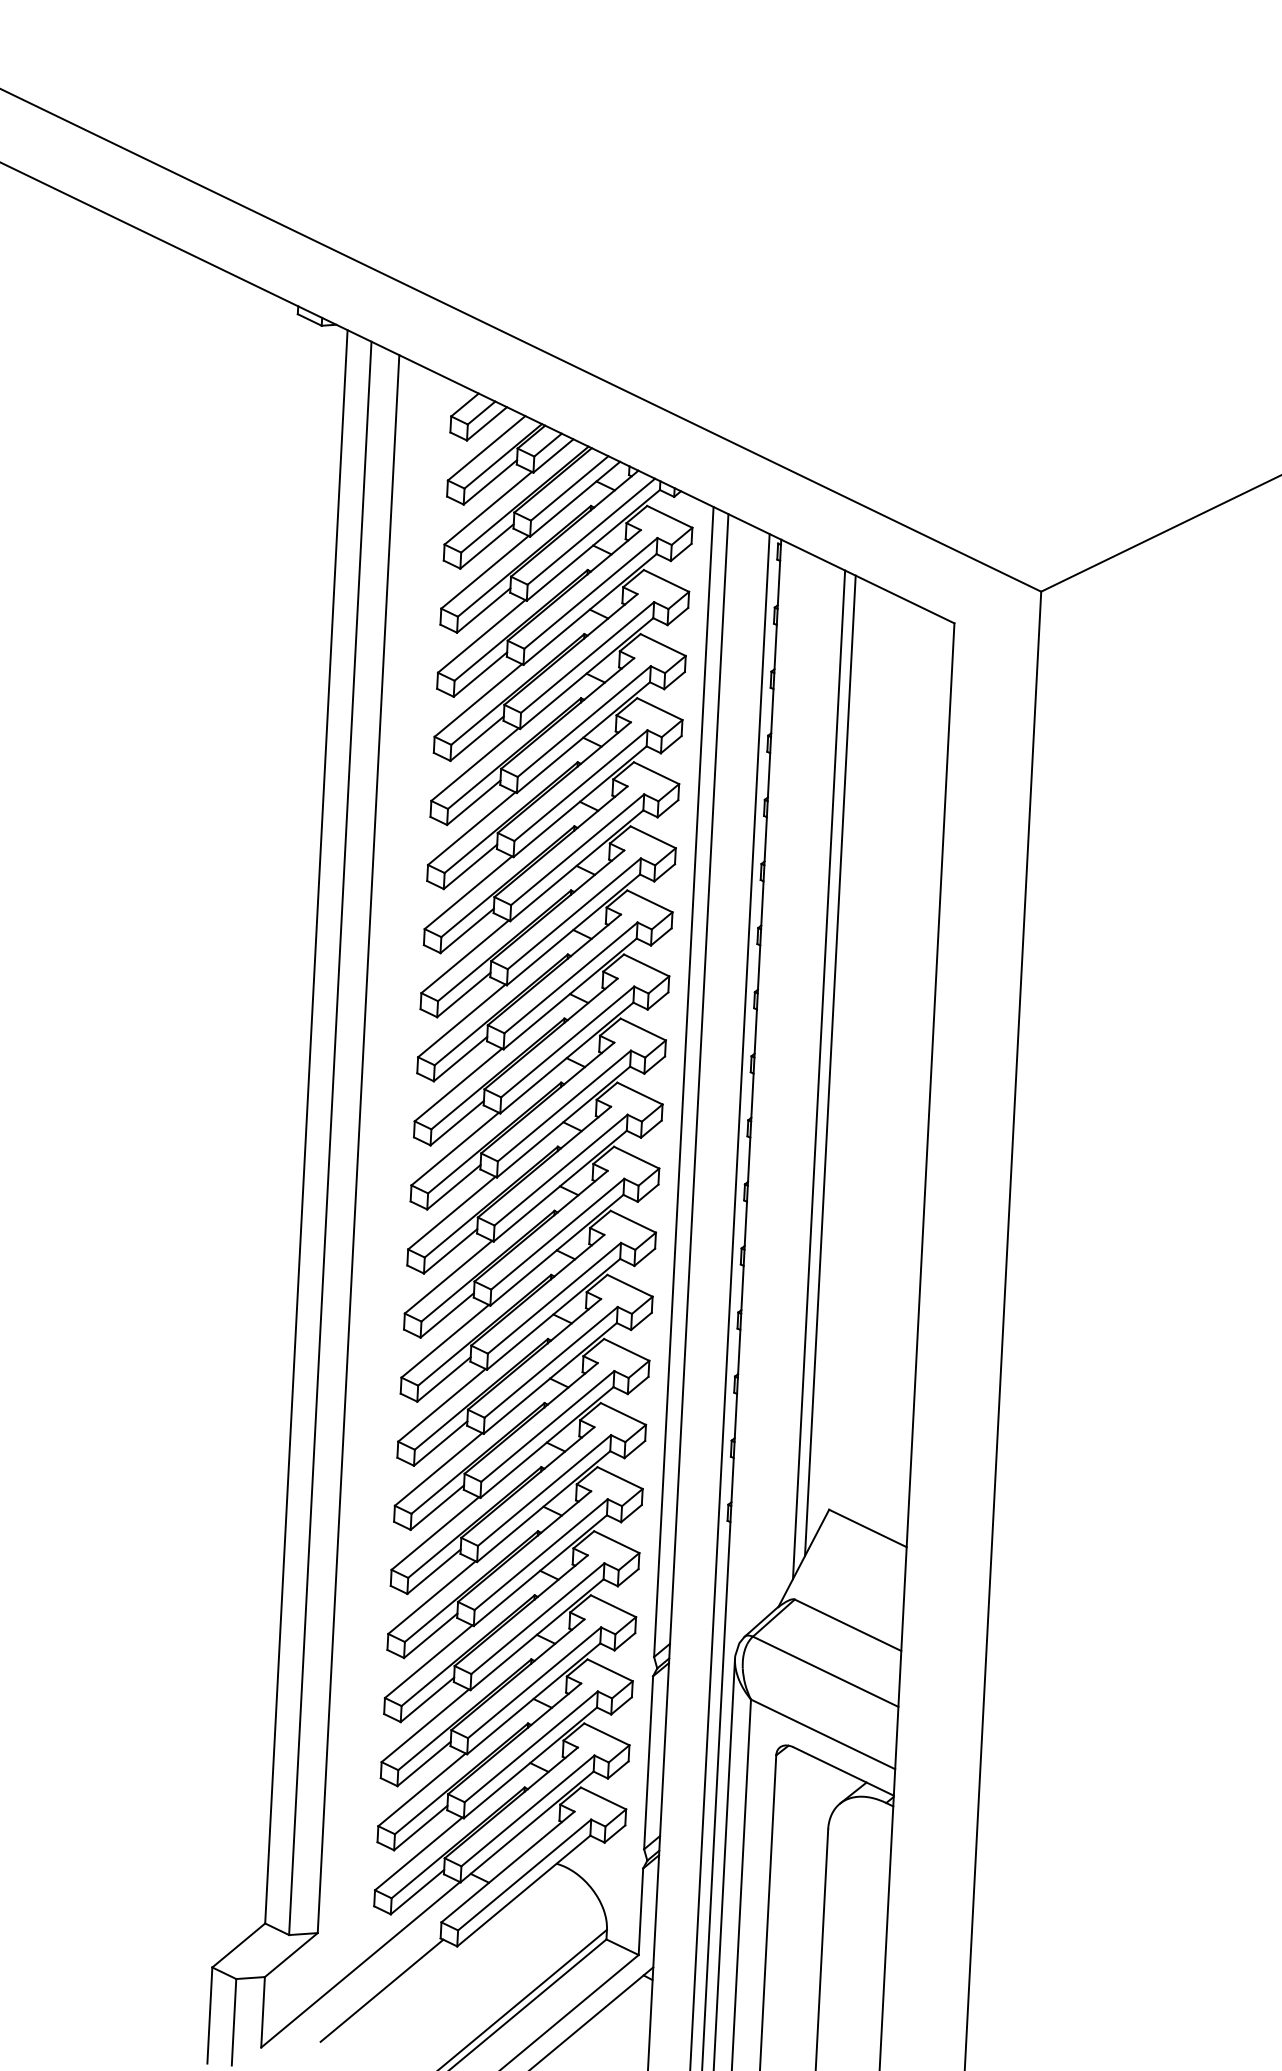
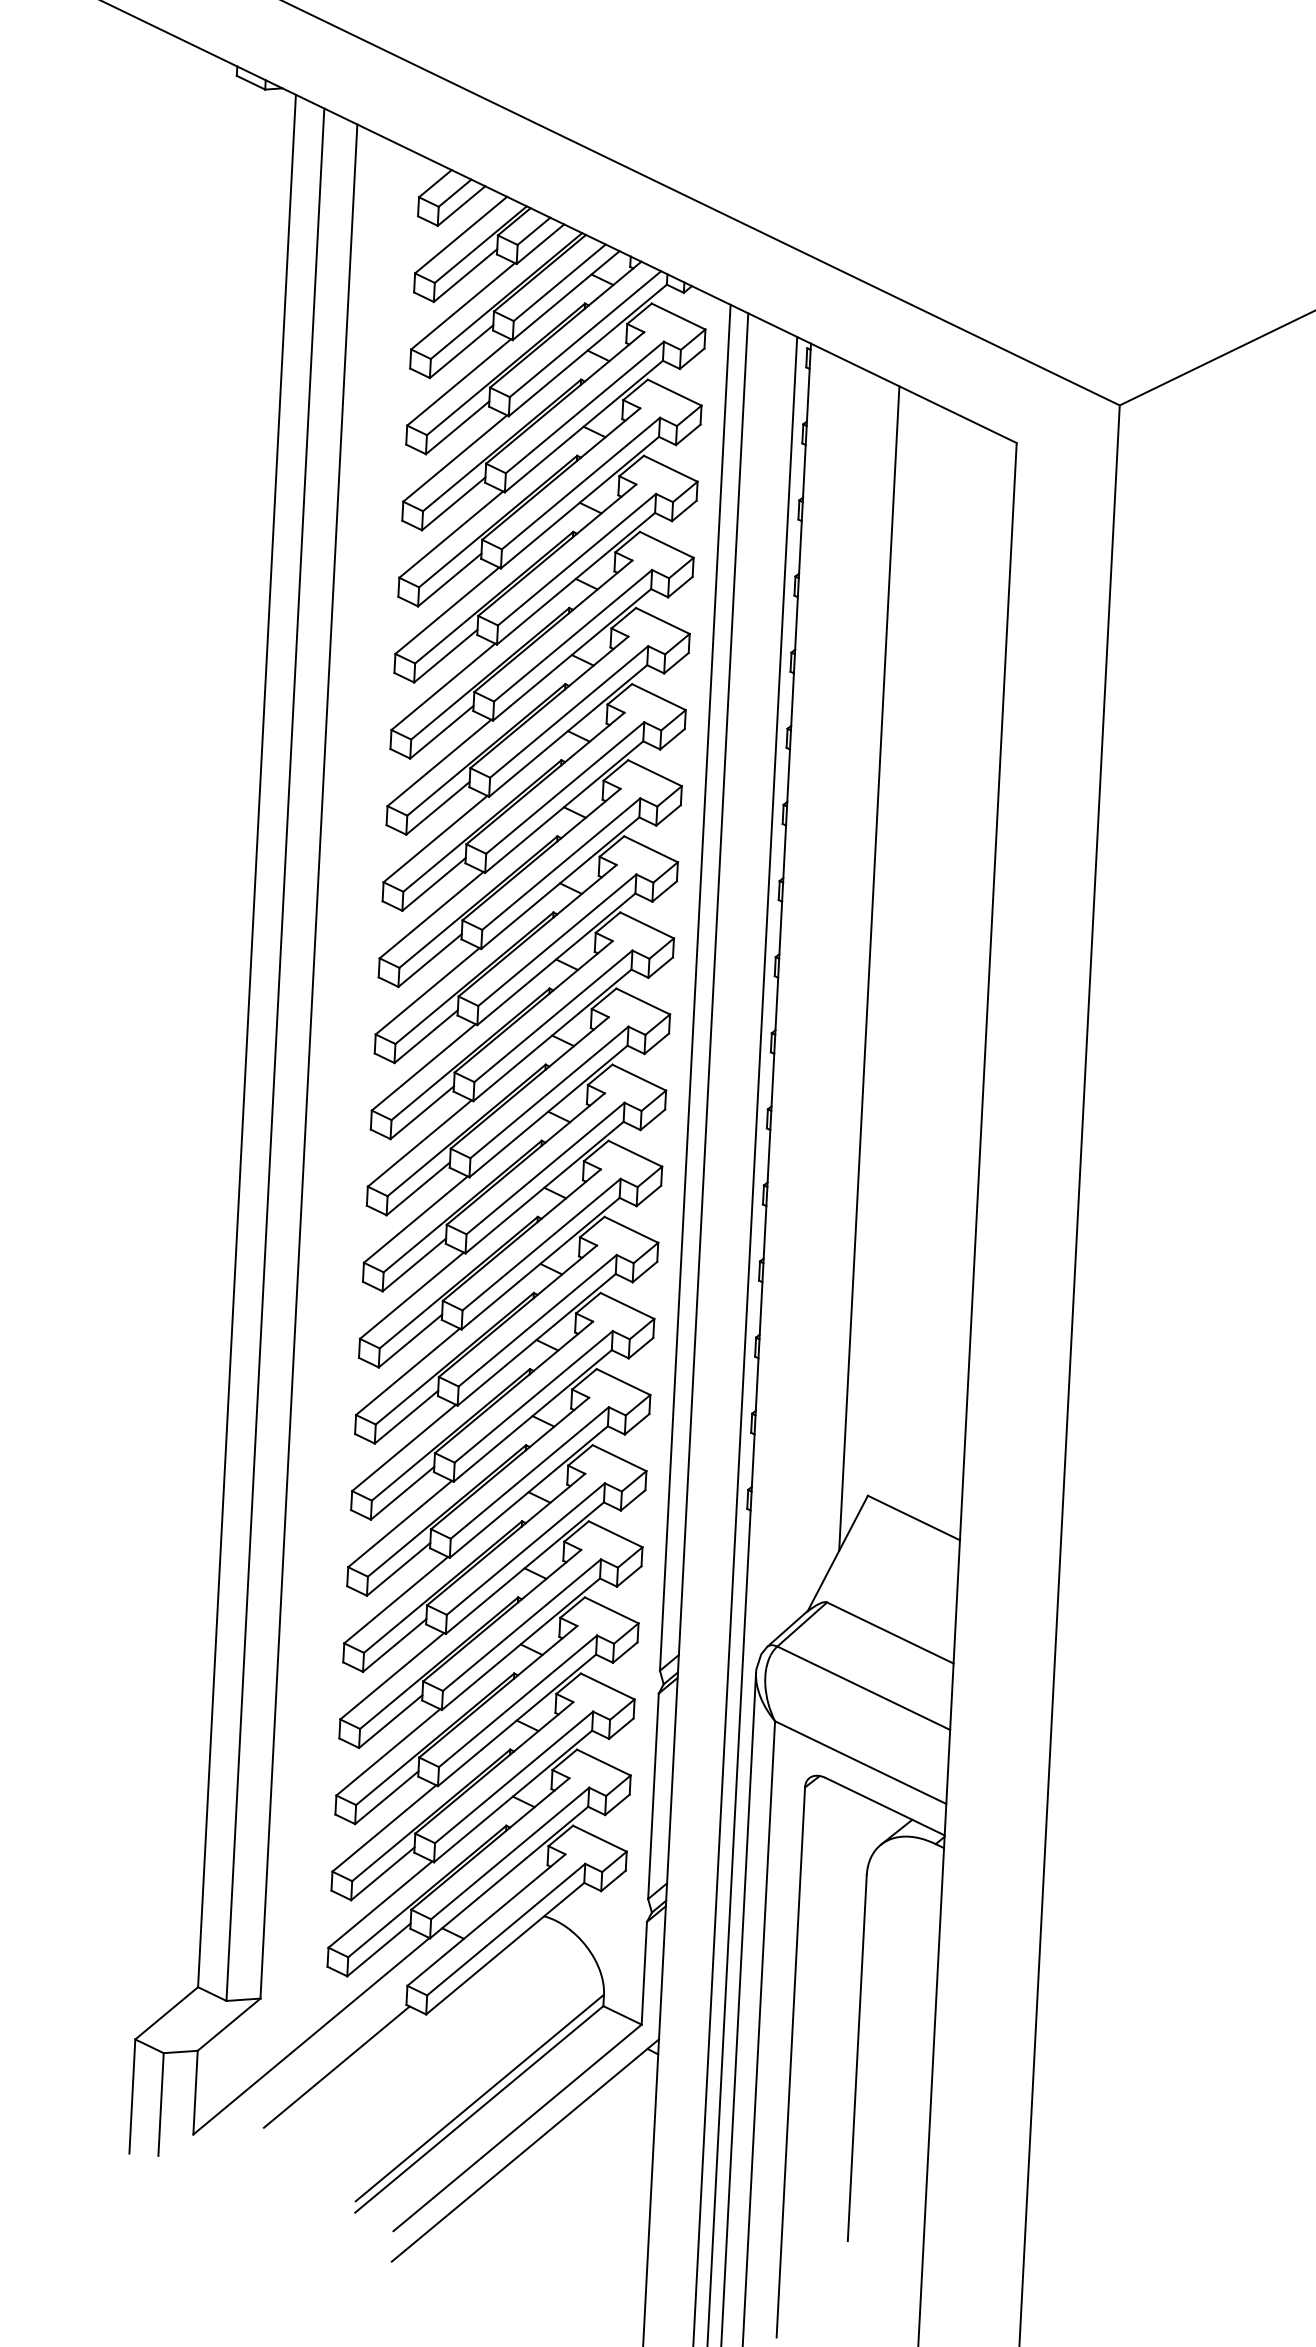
line: (818, 1074) -> (855, 978), removed

